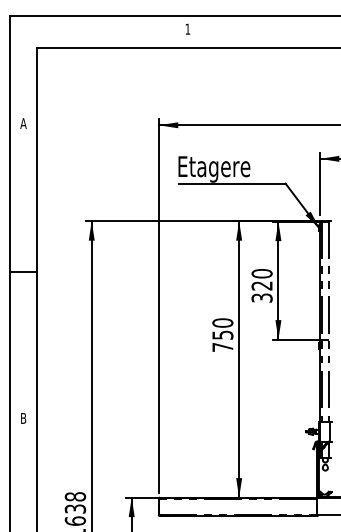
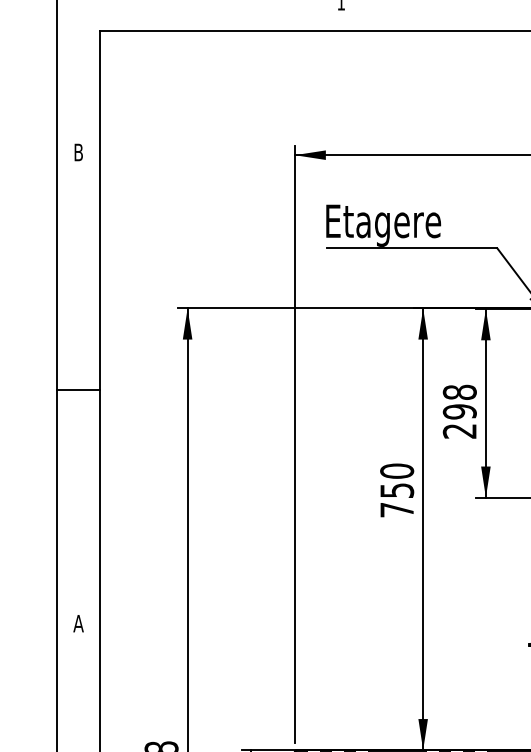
text: (23, 123) -> (78, 152), A -> B
text: (261, 285) -> (458, 411), 320 -> 298
text: (23, 418) -> (78, 623), B -> A

